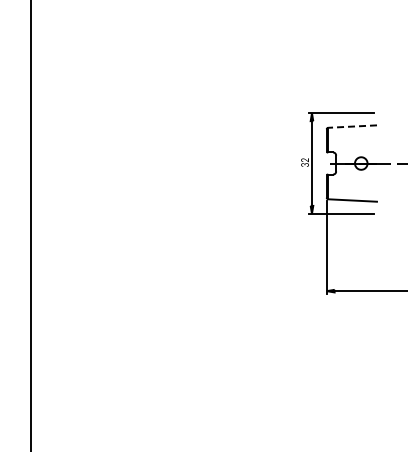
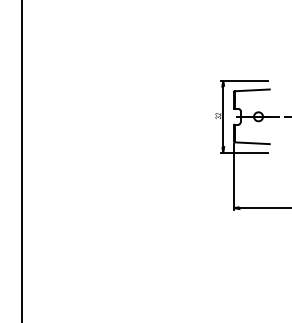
line: (352, 126) -> (252, 90), dashed -> solid

